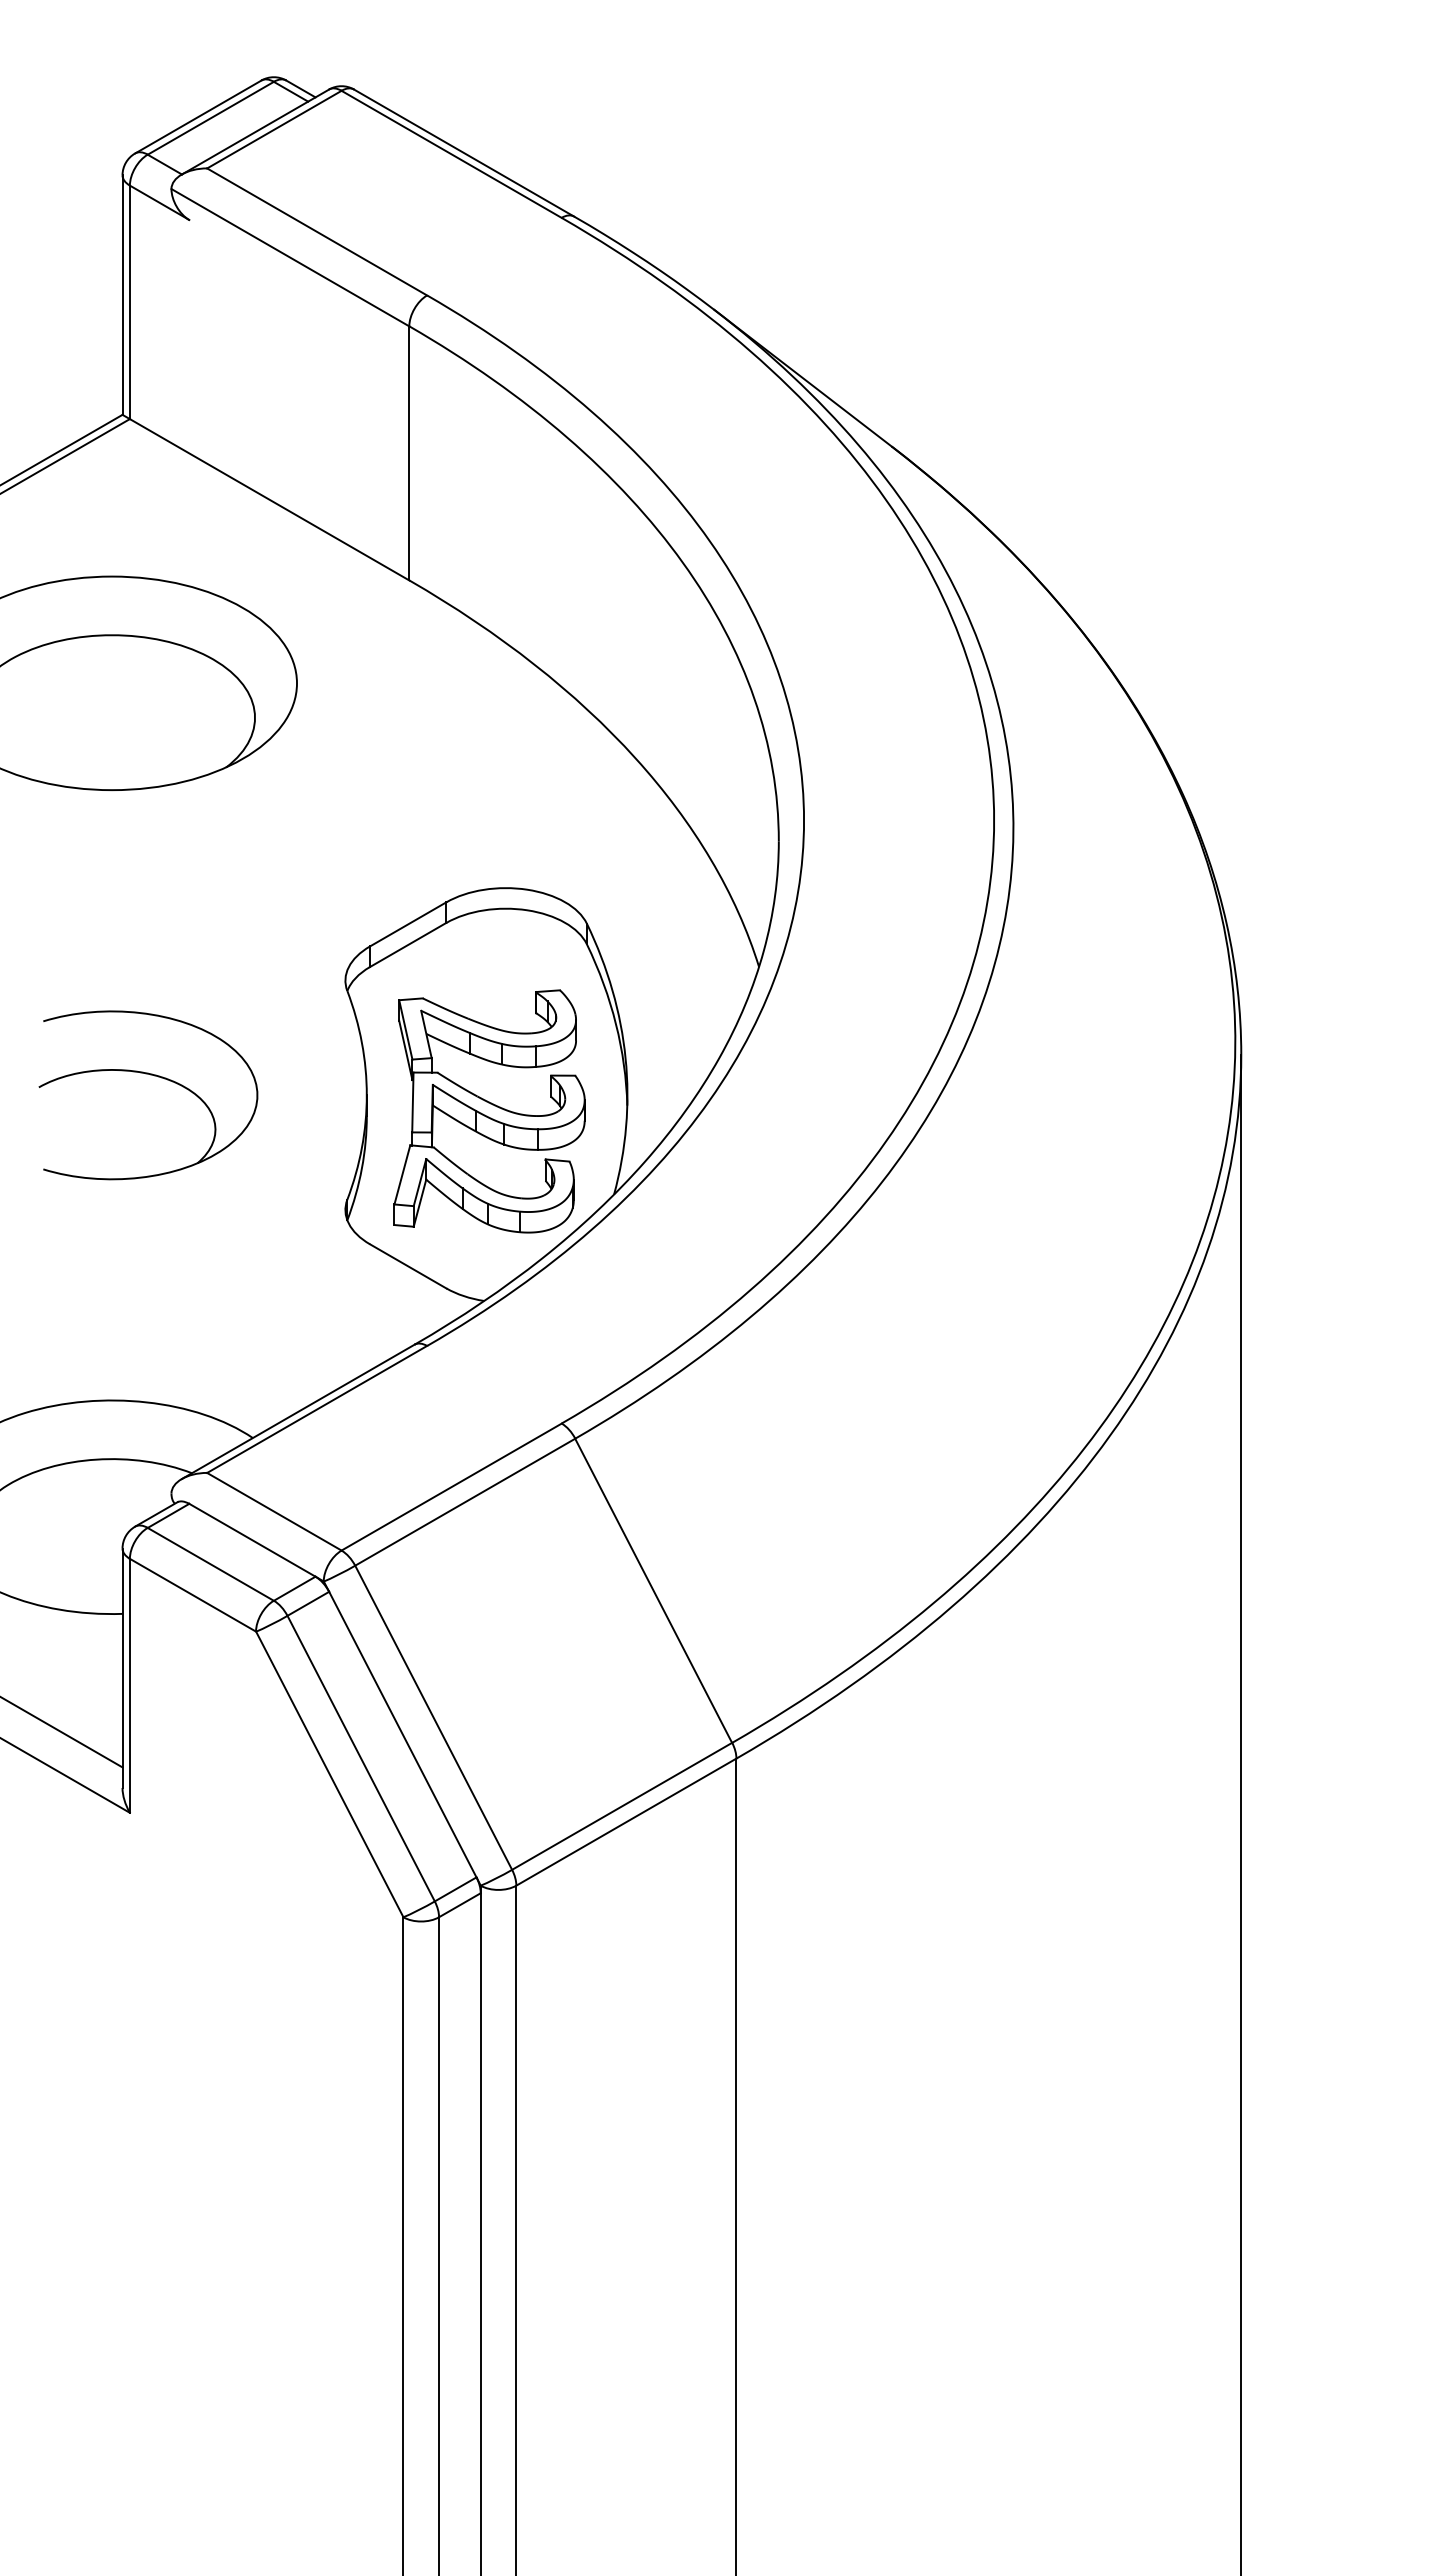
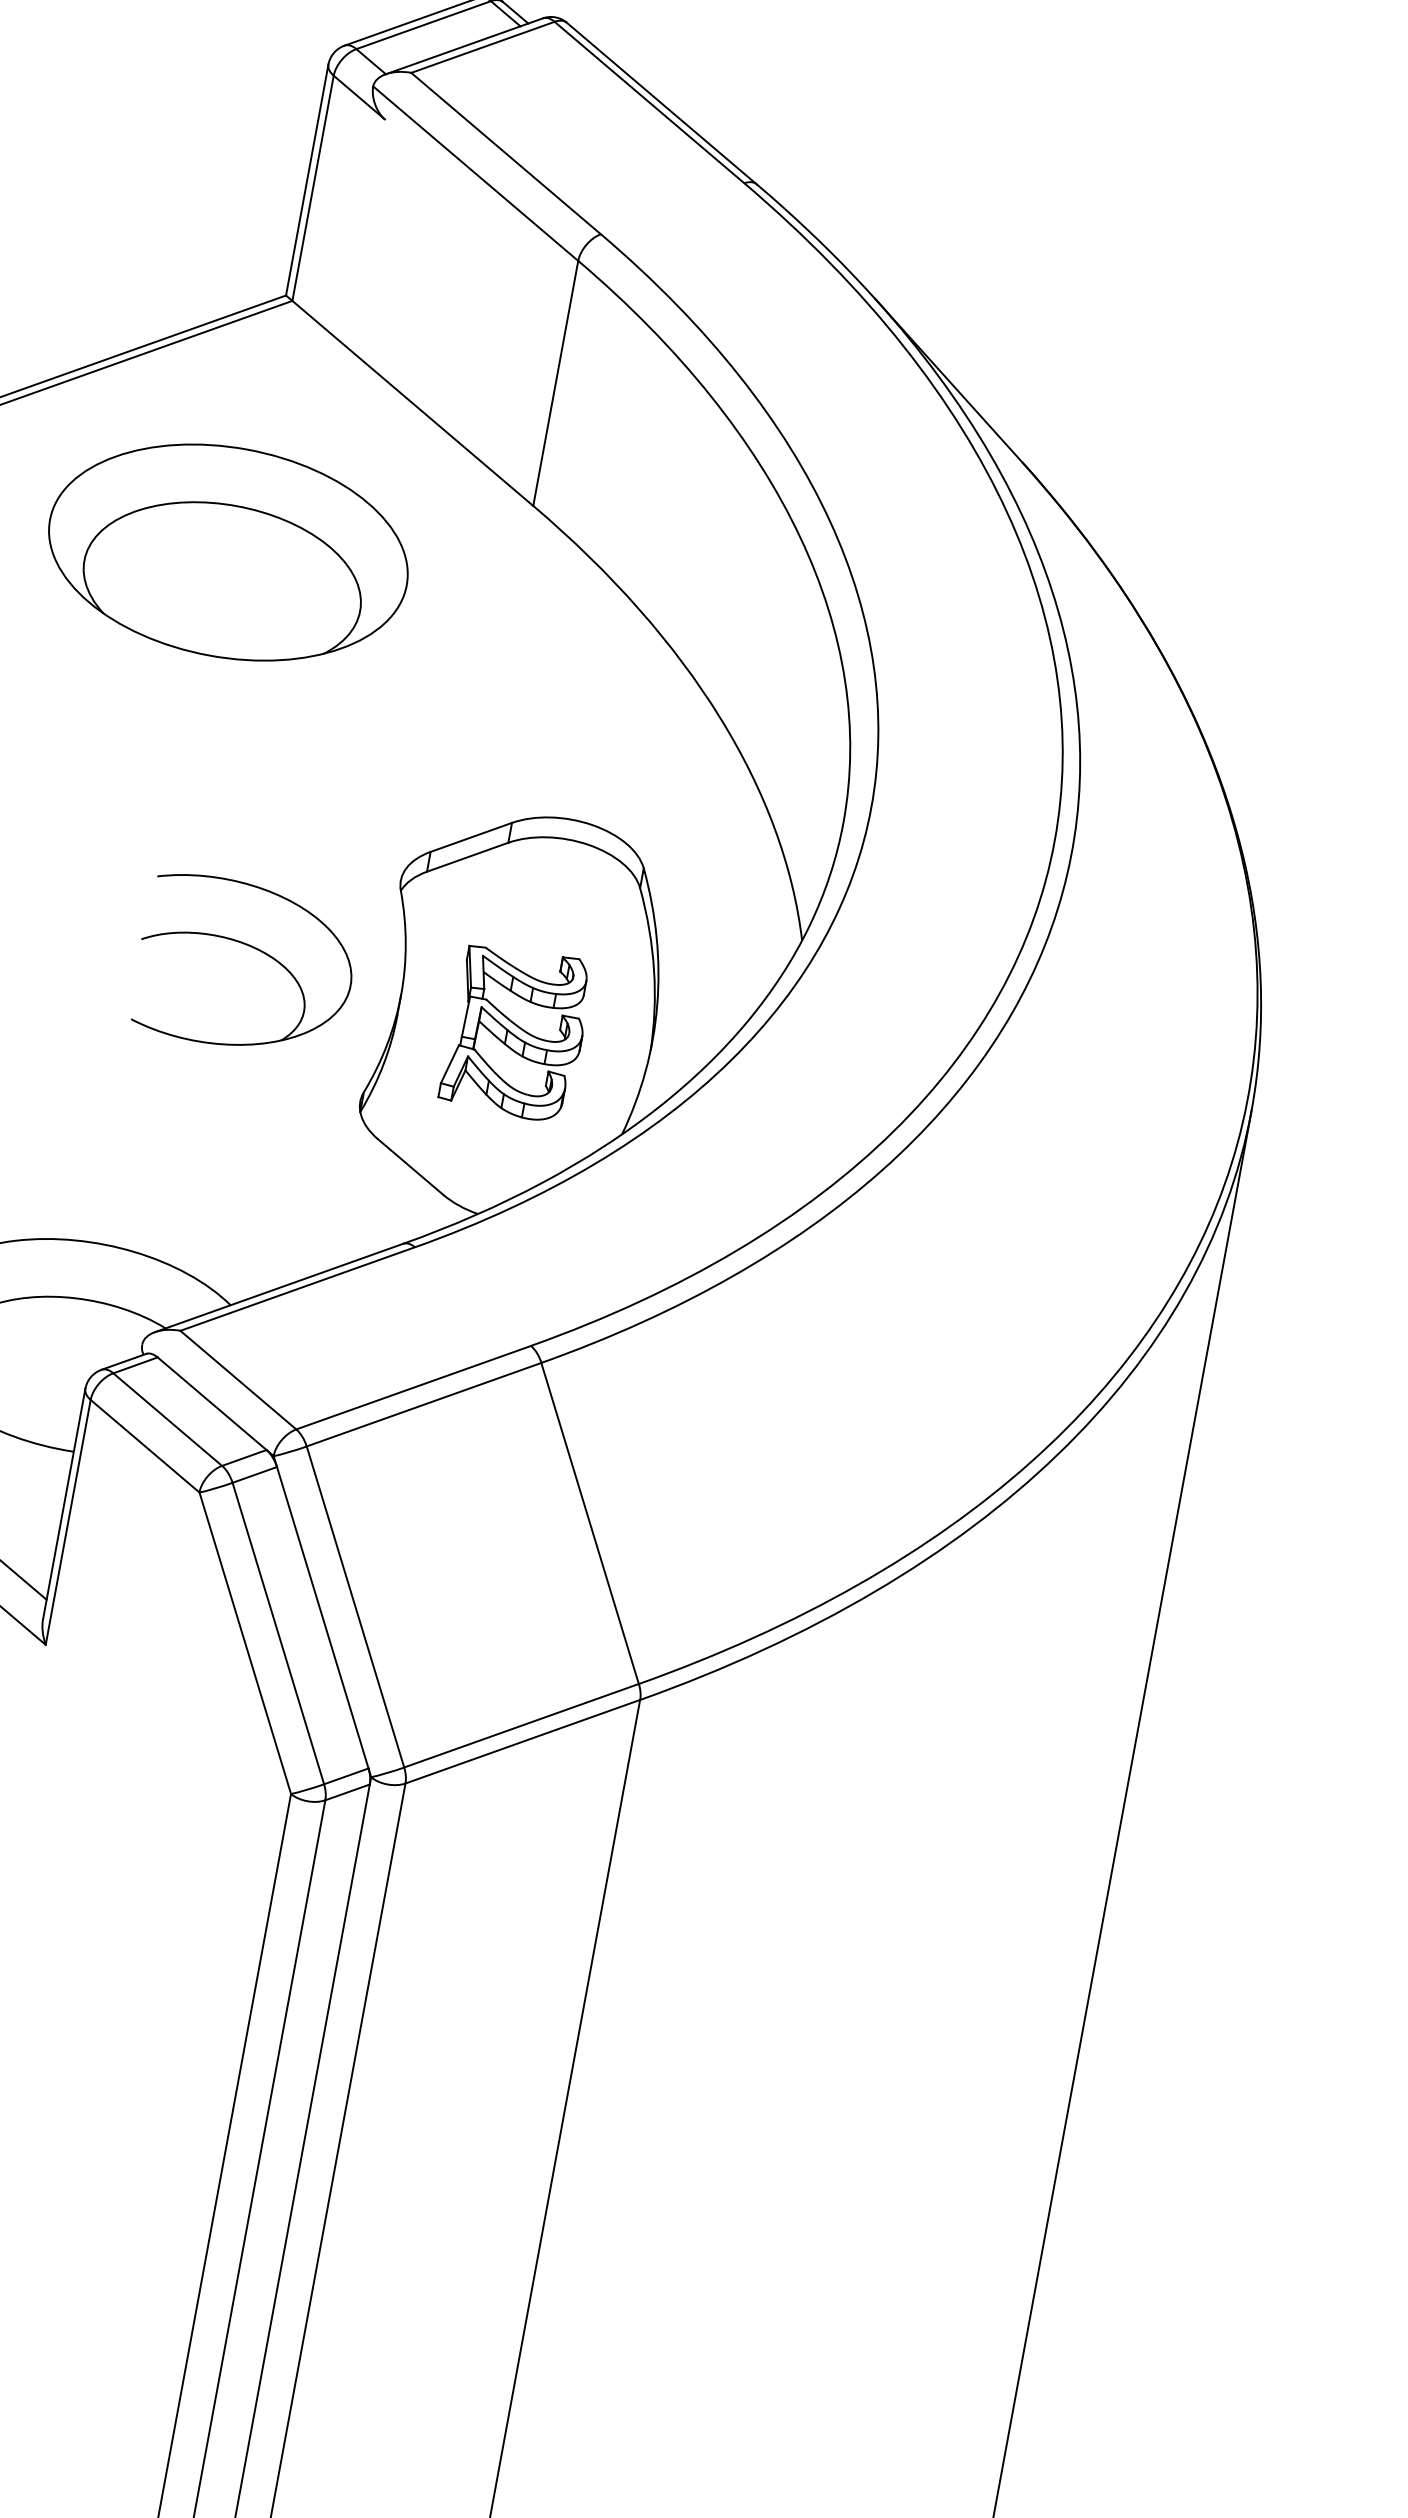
part: (154, 1076) -> (254, 949), moved
part: (489, 1111) -> (516, 1032), size x0.7

